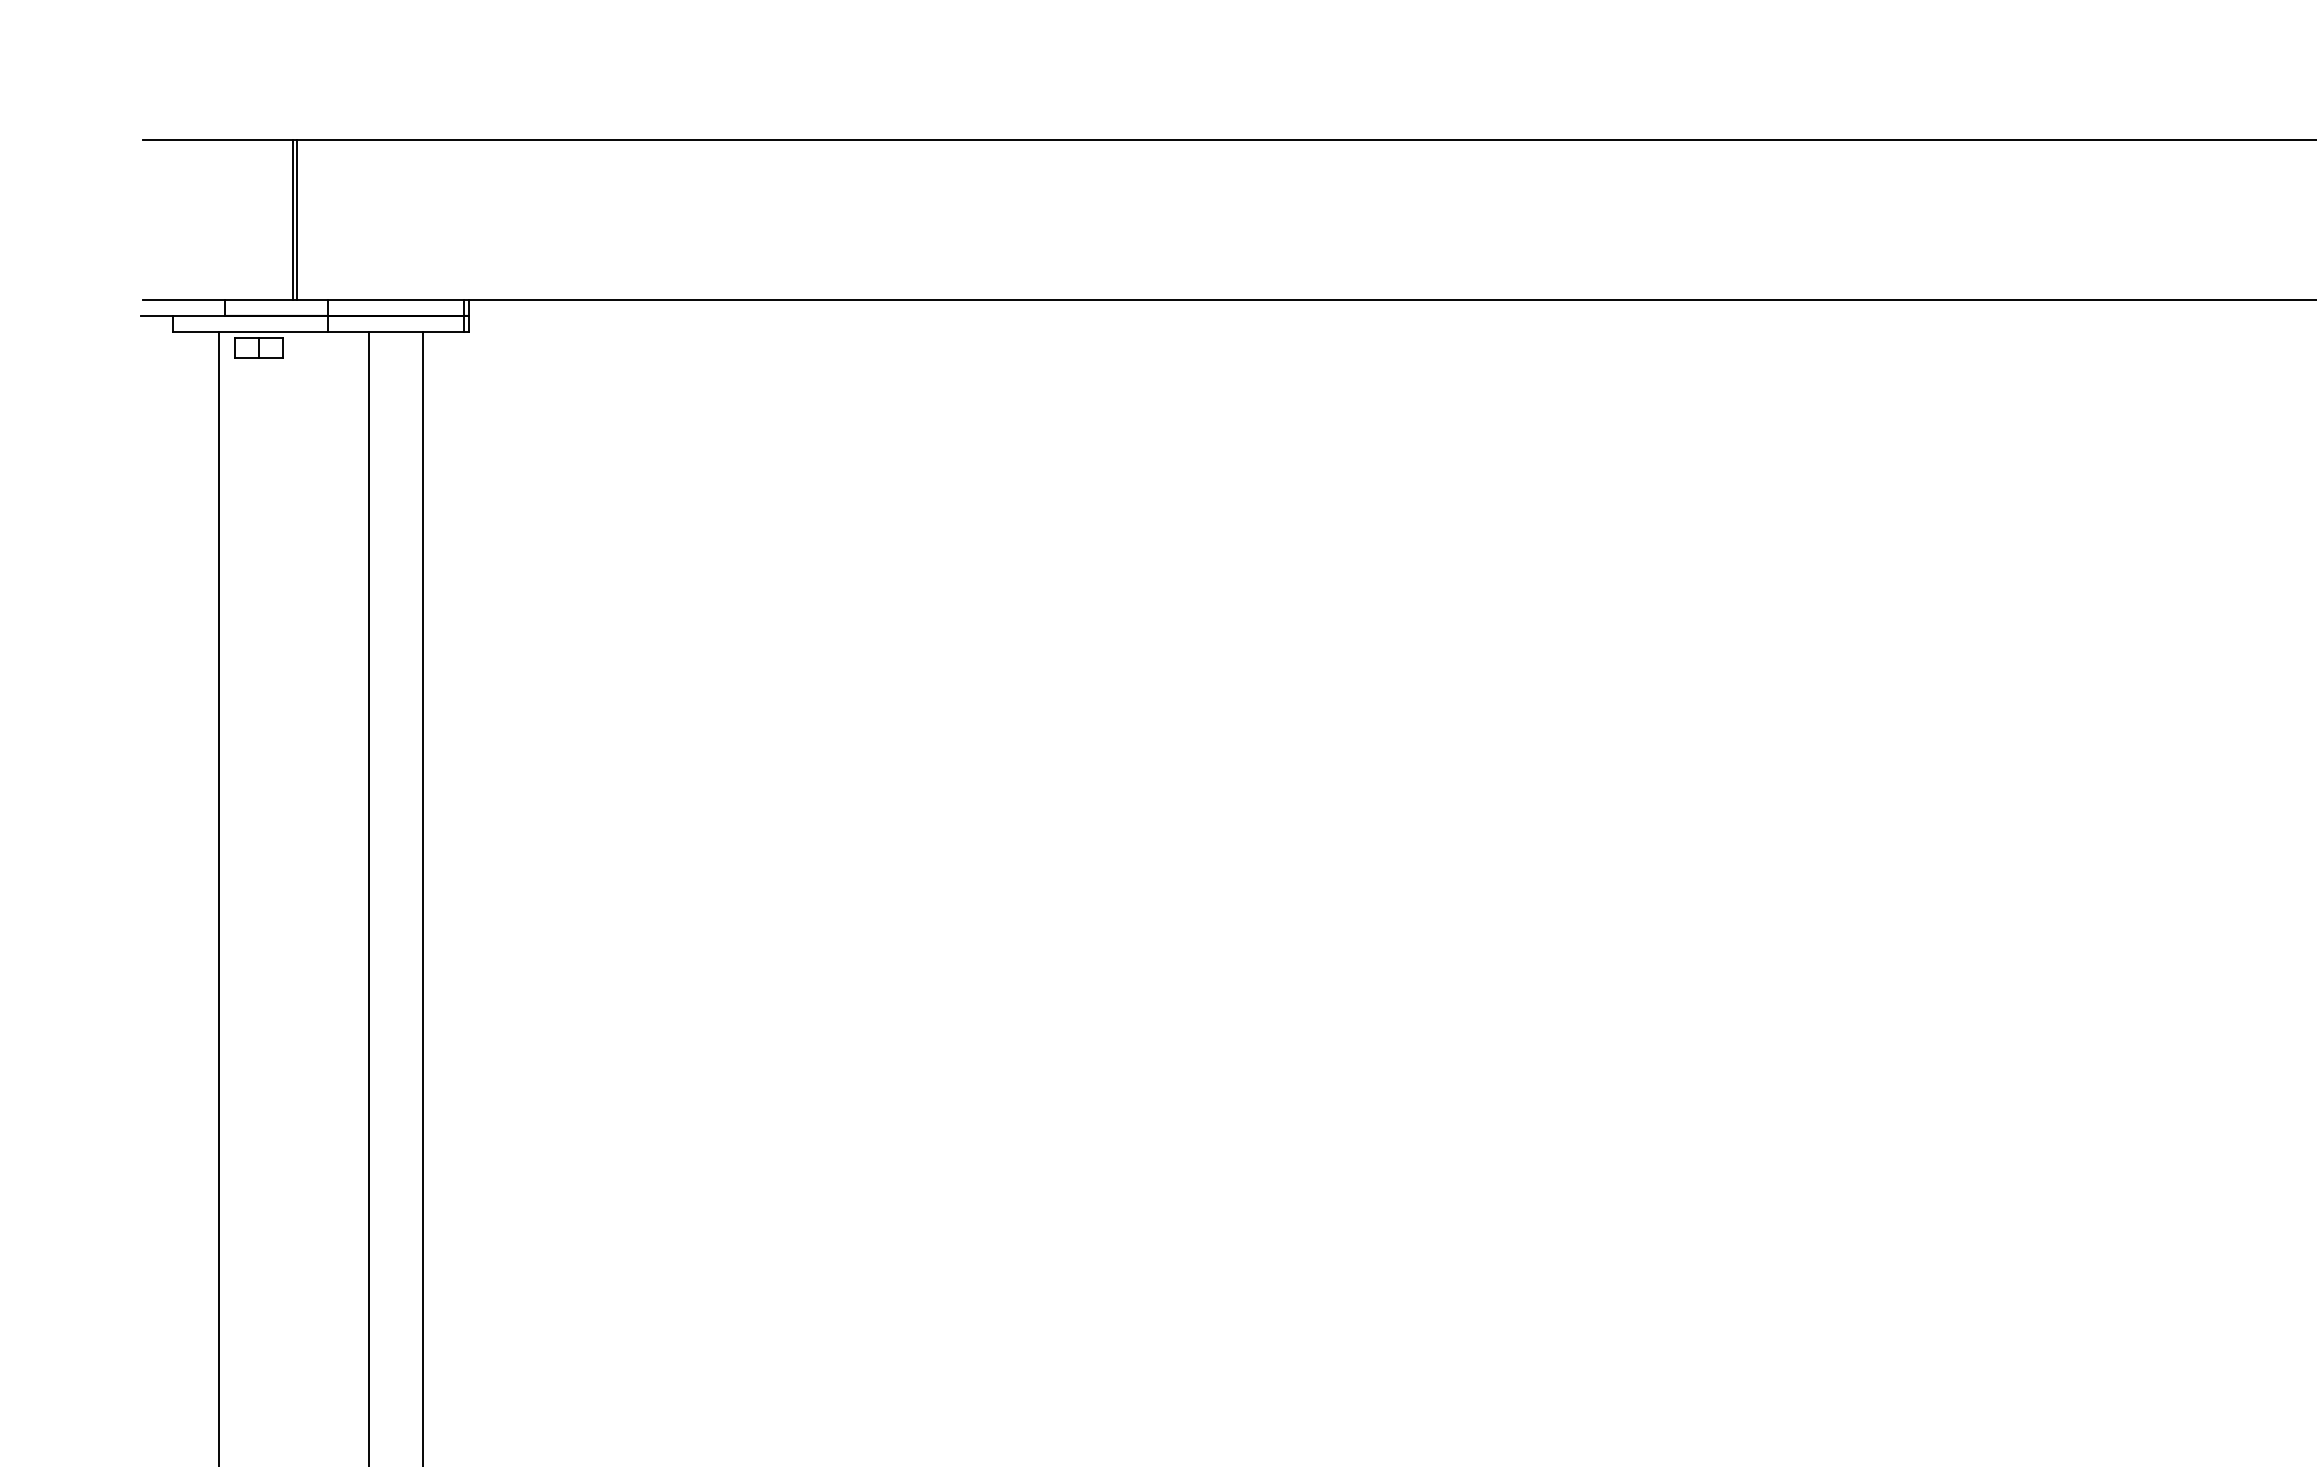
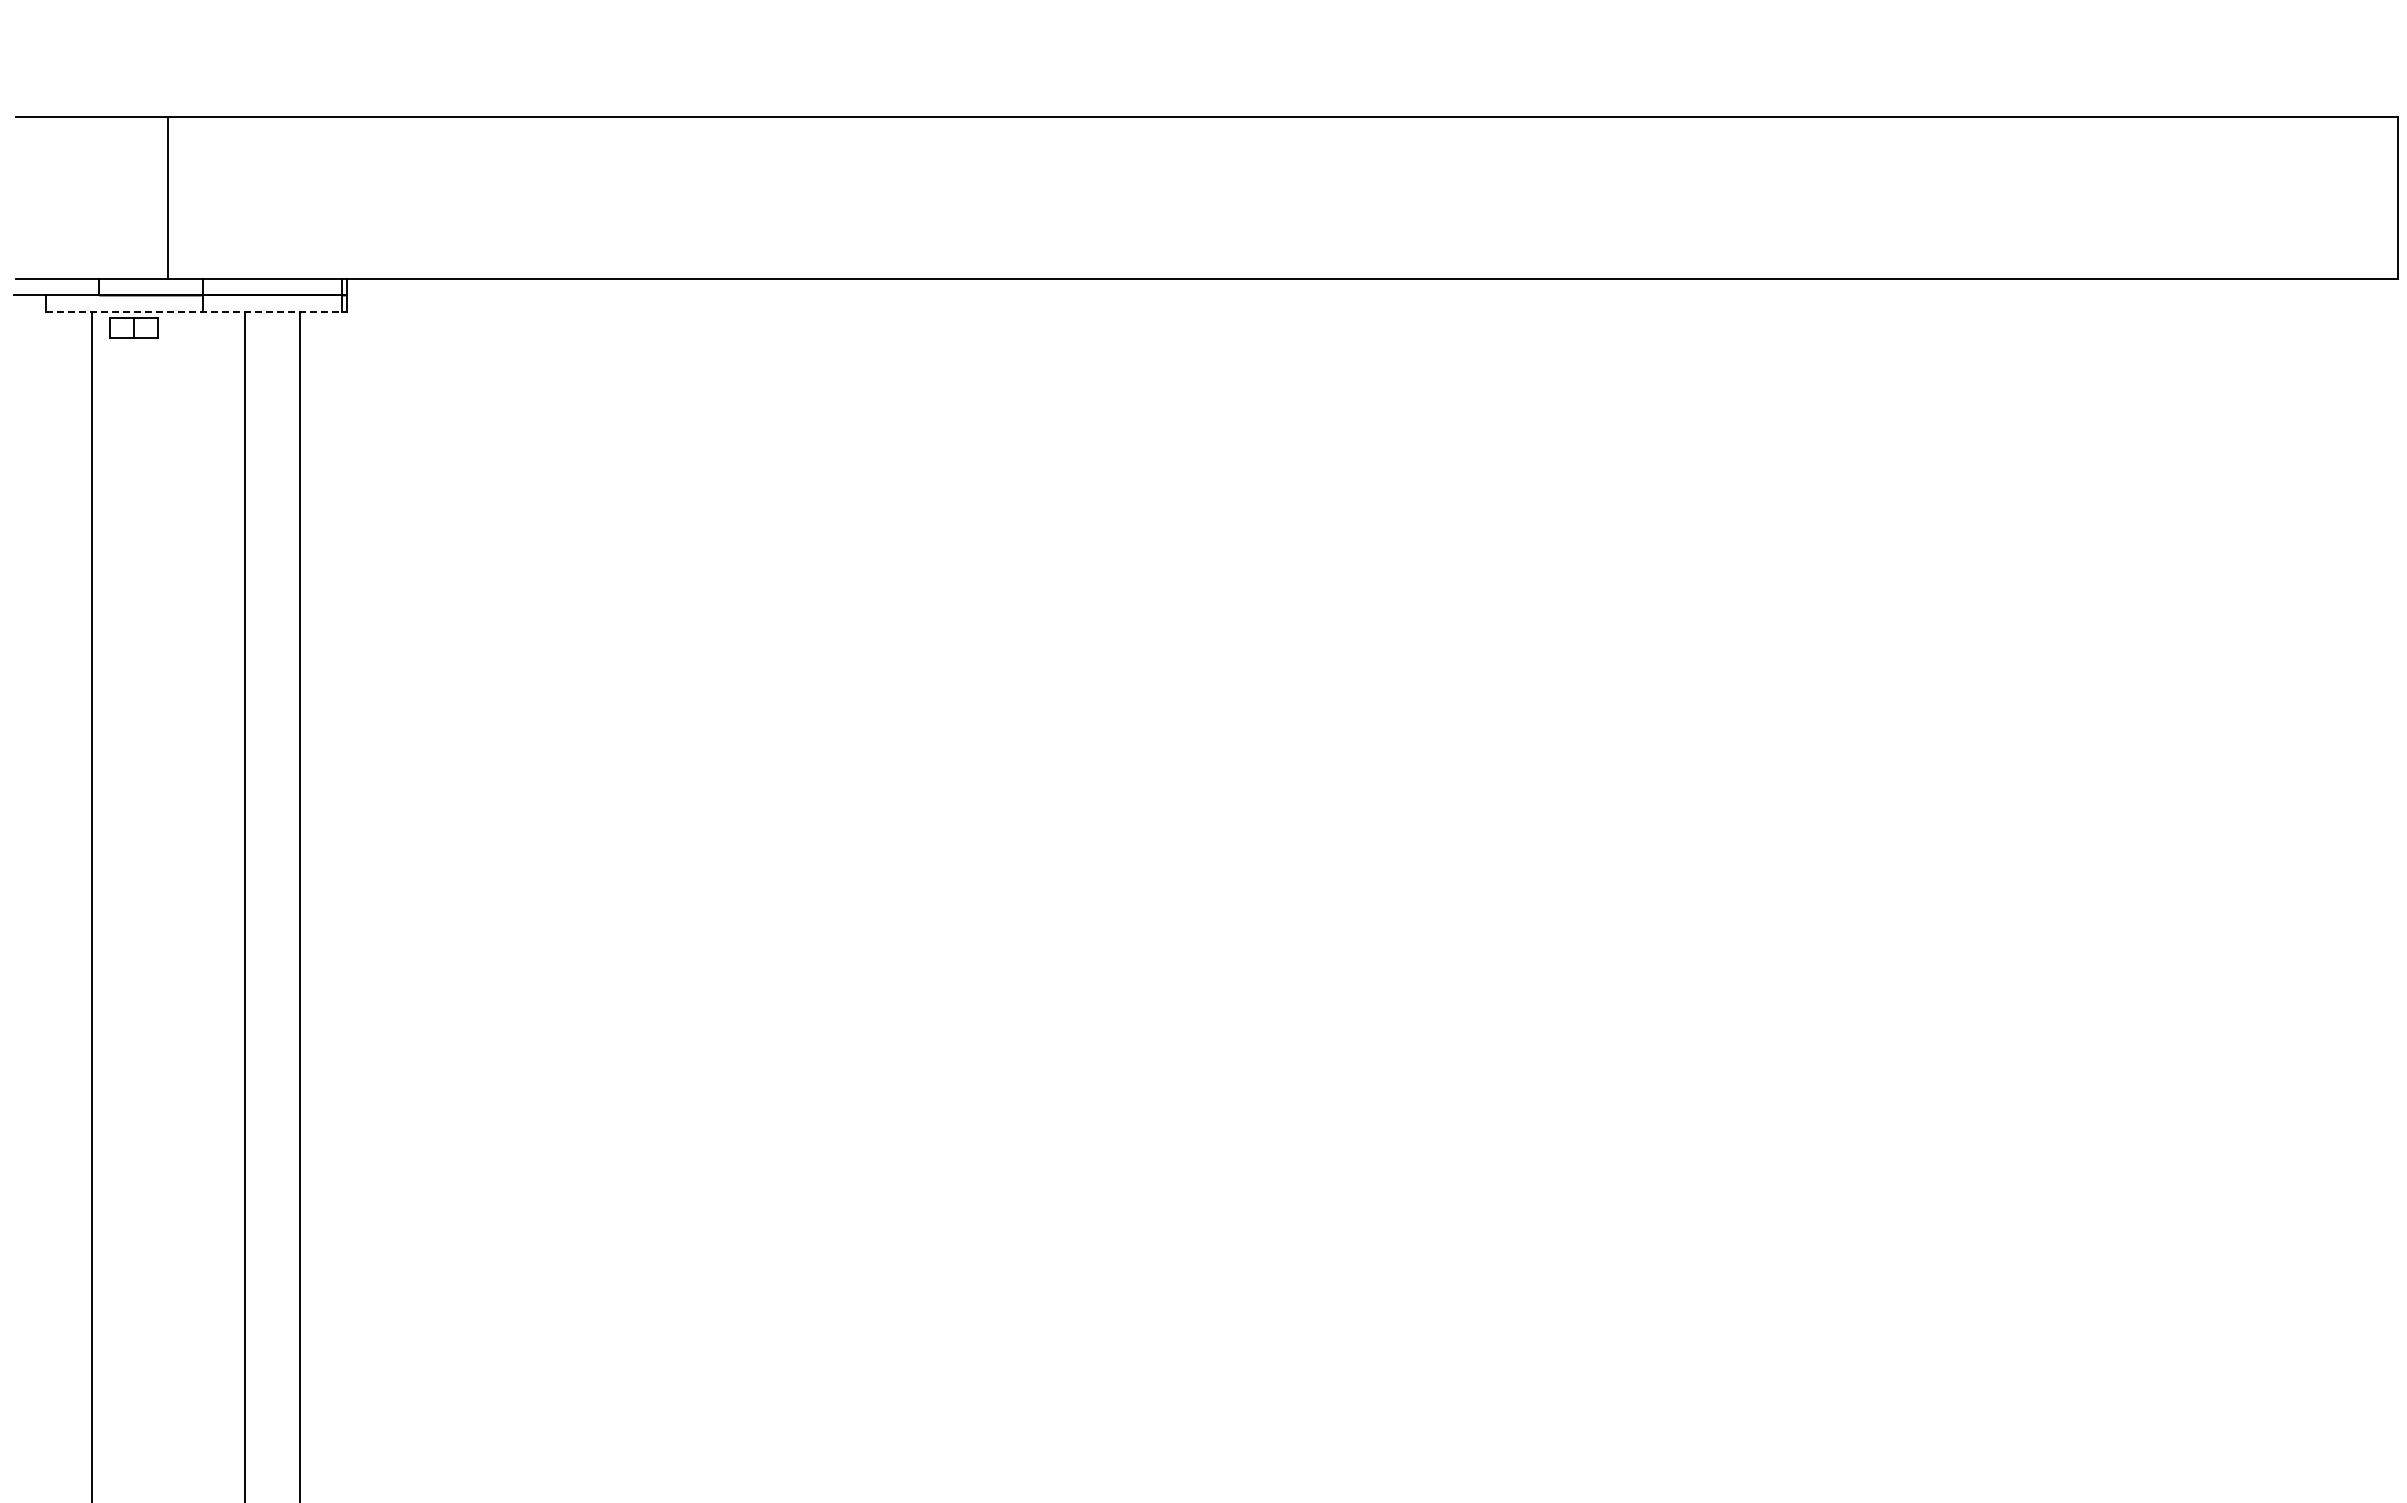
line: (297, 220) -> (172, 198), removed
line: (320, 331) -> (196, 311), solid -> dashed

